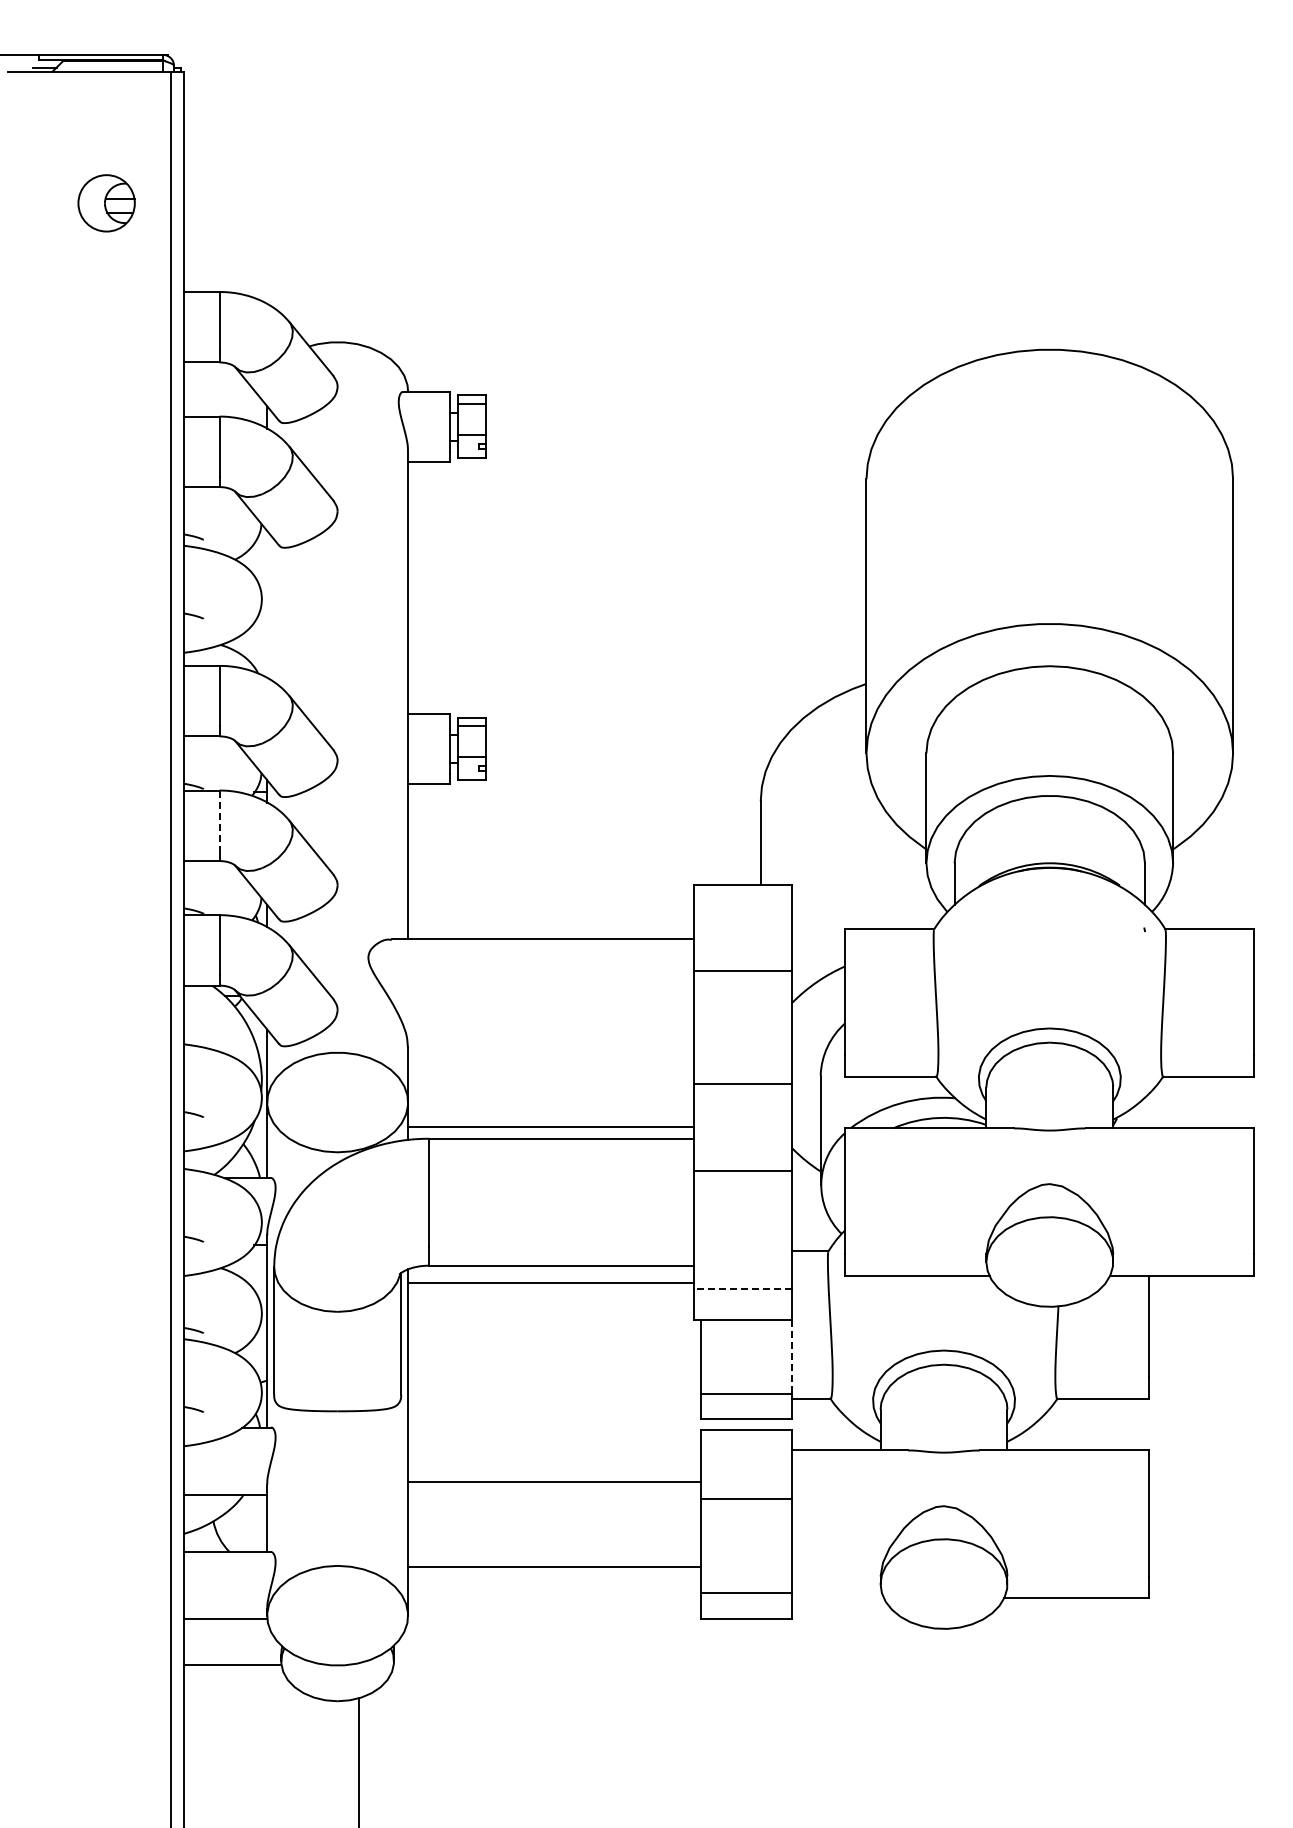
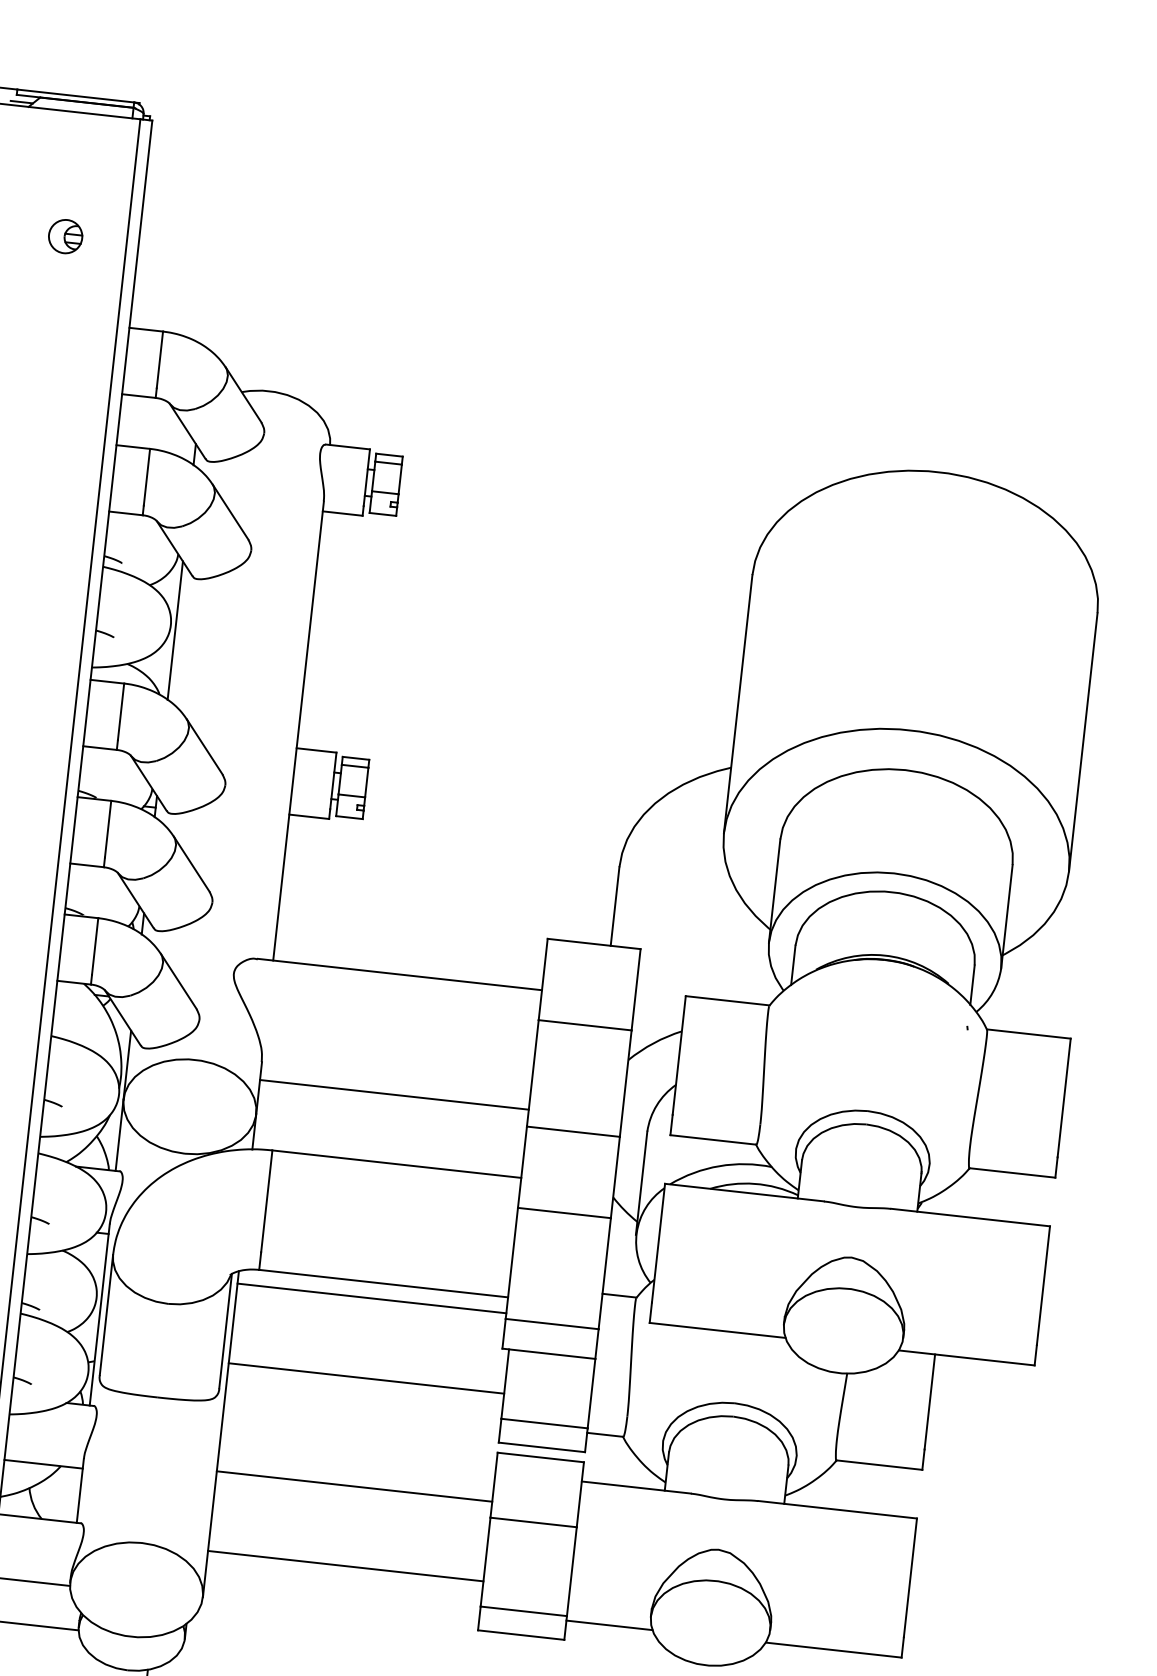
part: (105, 203) -> (64, 236), size x0.62
line: (267, 603) -> (175, 629), added
line: (219, 821) -> (107, 830), dashed -> solid
line: (550, 1127) -> (393, 1095), moved
line: (742, 1288) -> (551, 1323), dashed -> solid
line: (792, 1357) -> (591, 1394), dashed -> solid
line: (554, 1367) -> (366, 1378), added
line: (837, 1598) -> (608, 1625), added

